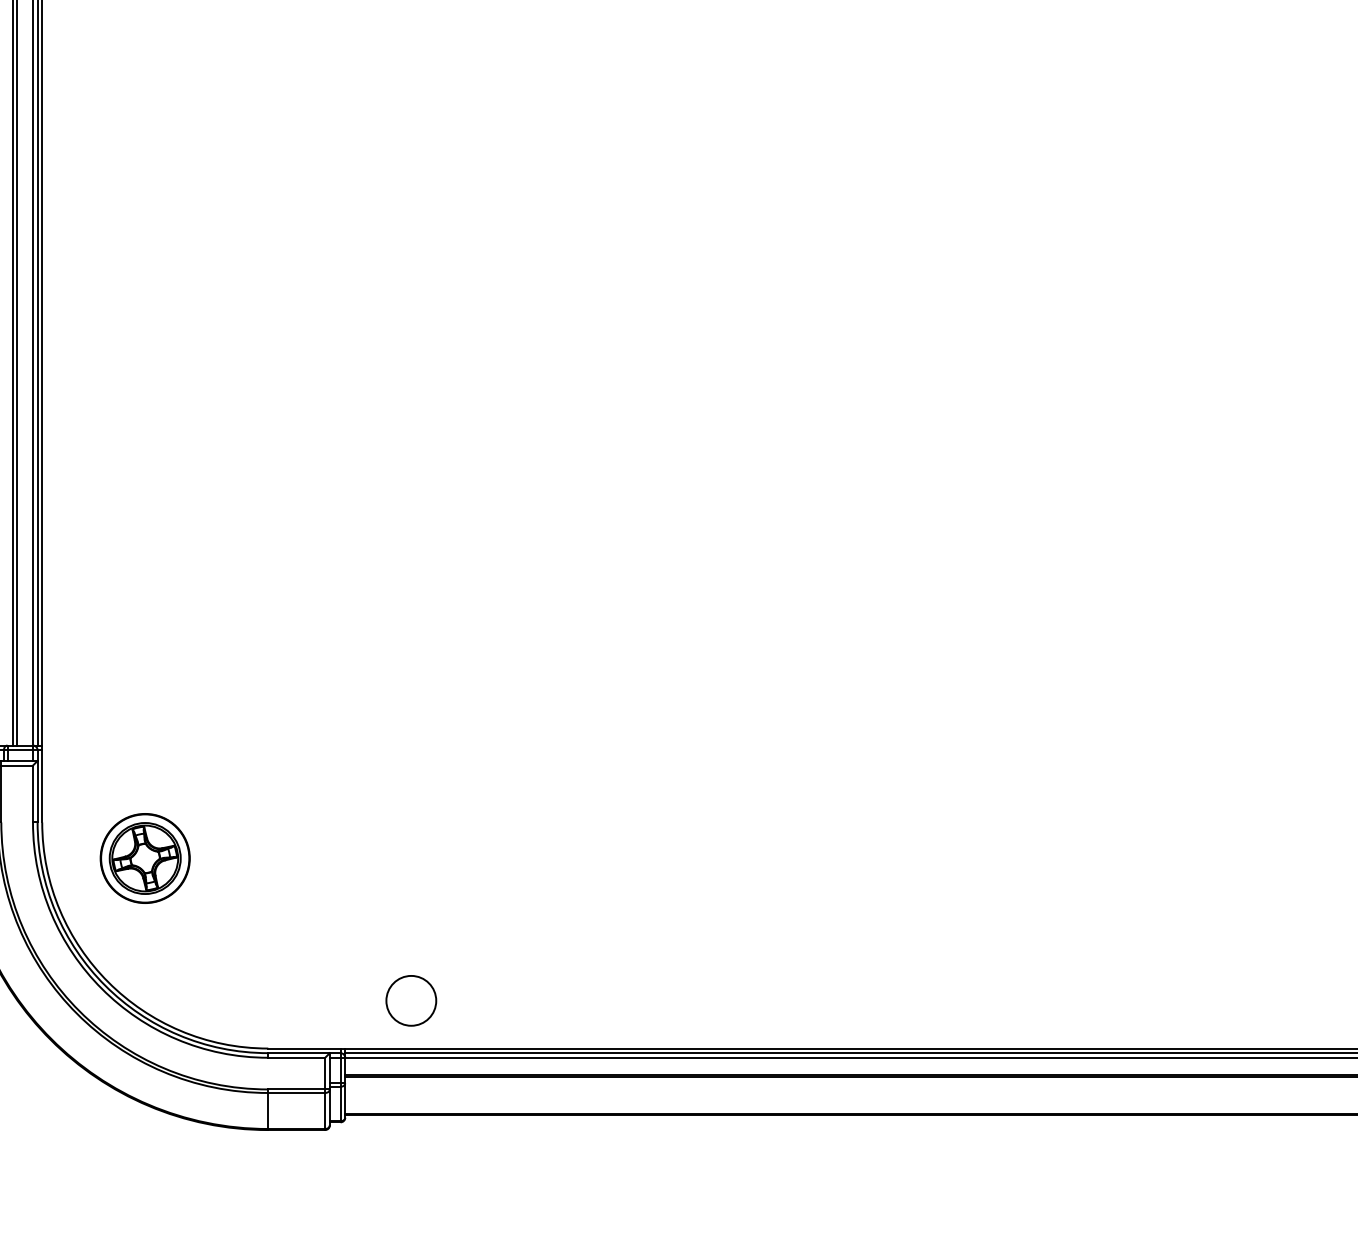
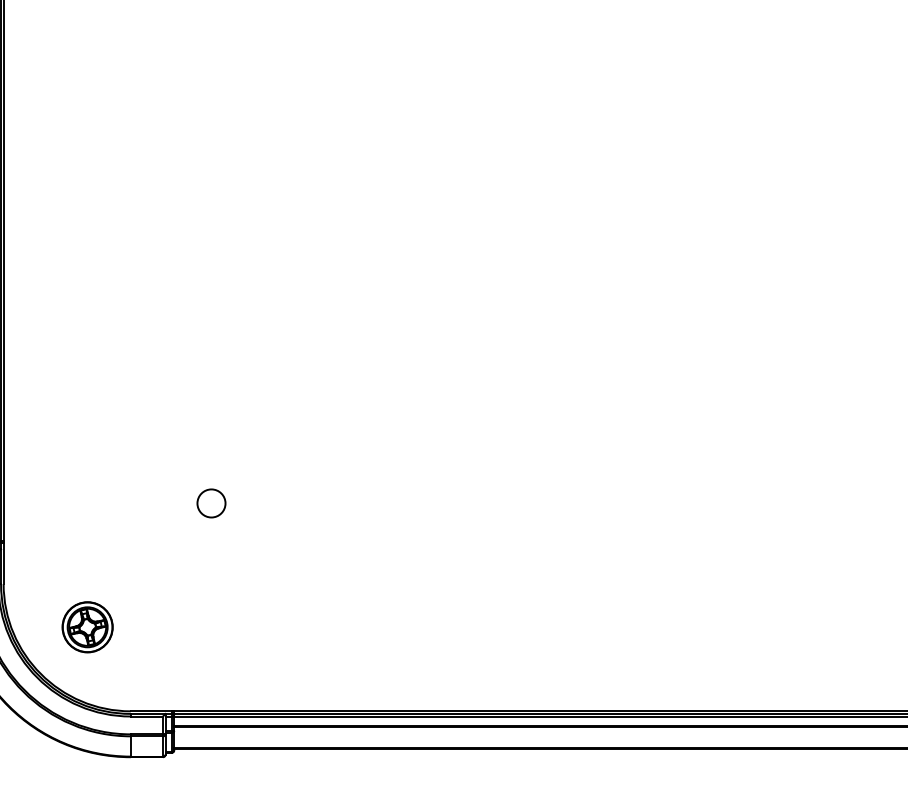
part: (144, 858) -> (87, 627), moved
circle: (411, 1000) -> (211, 503), moved

